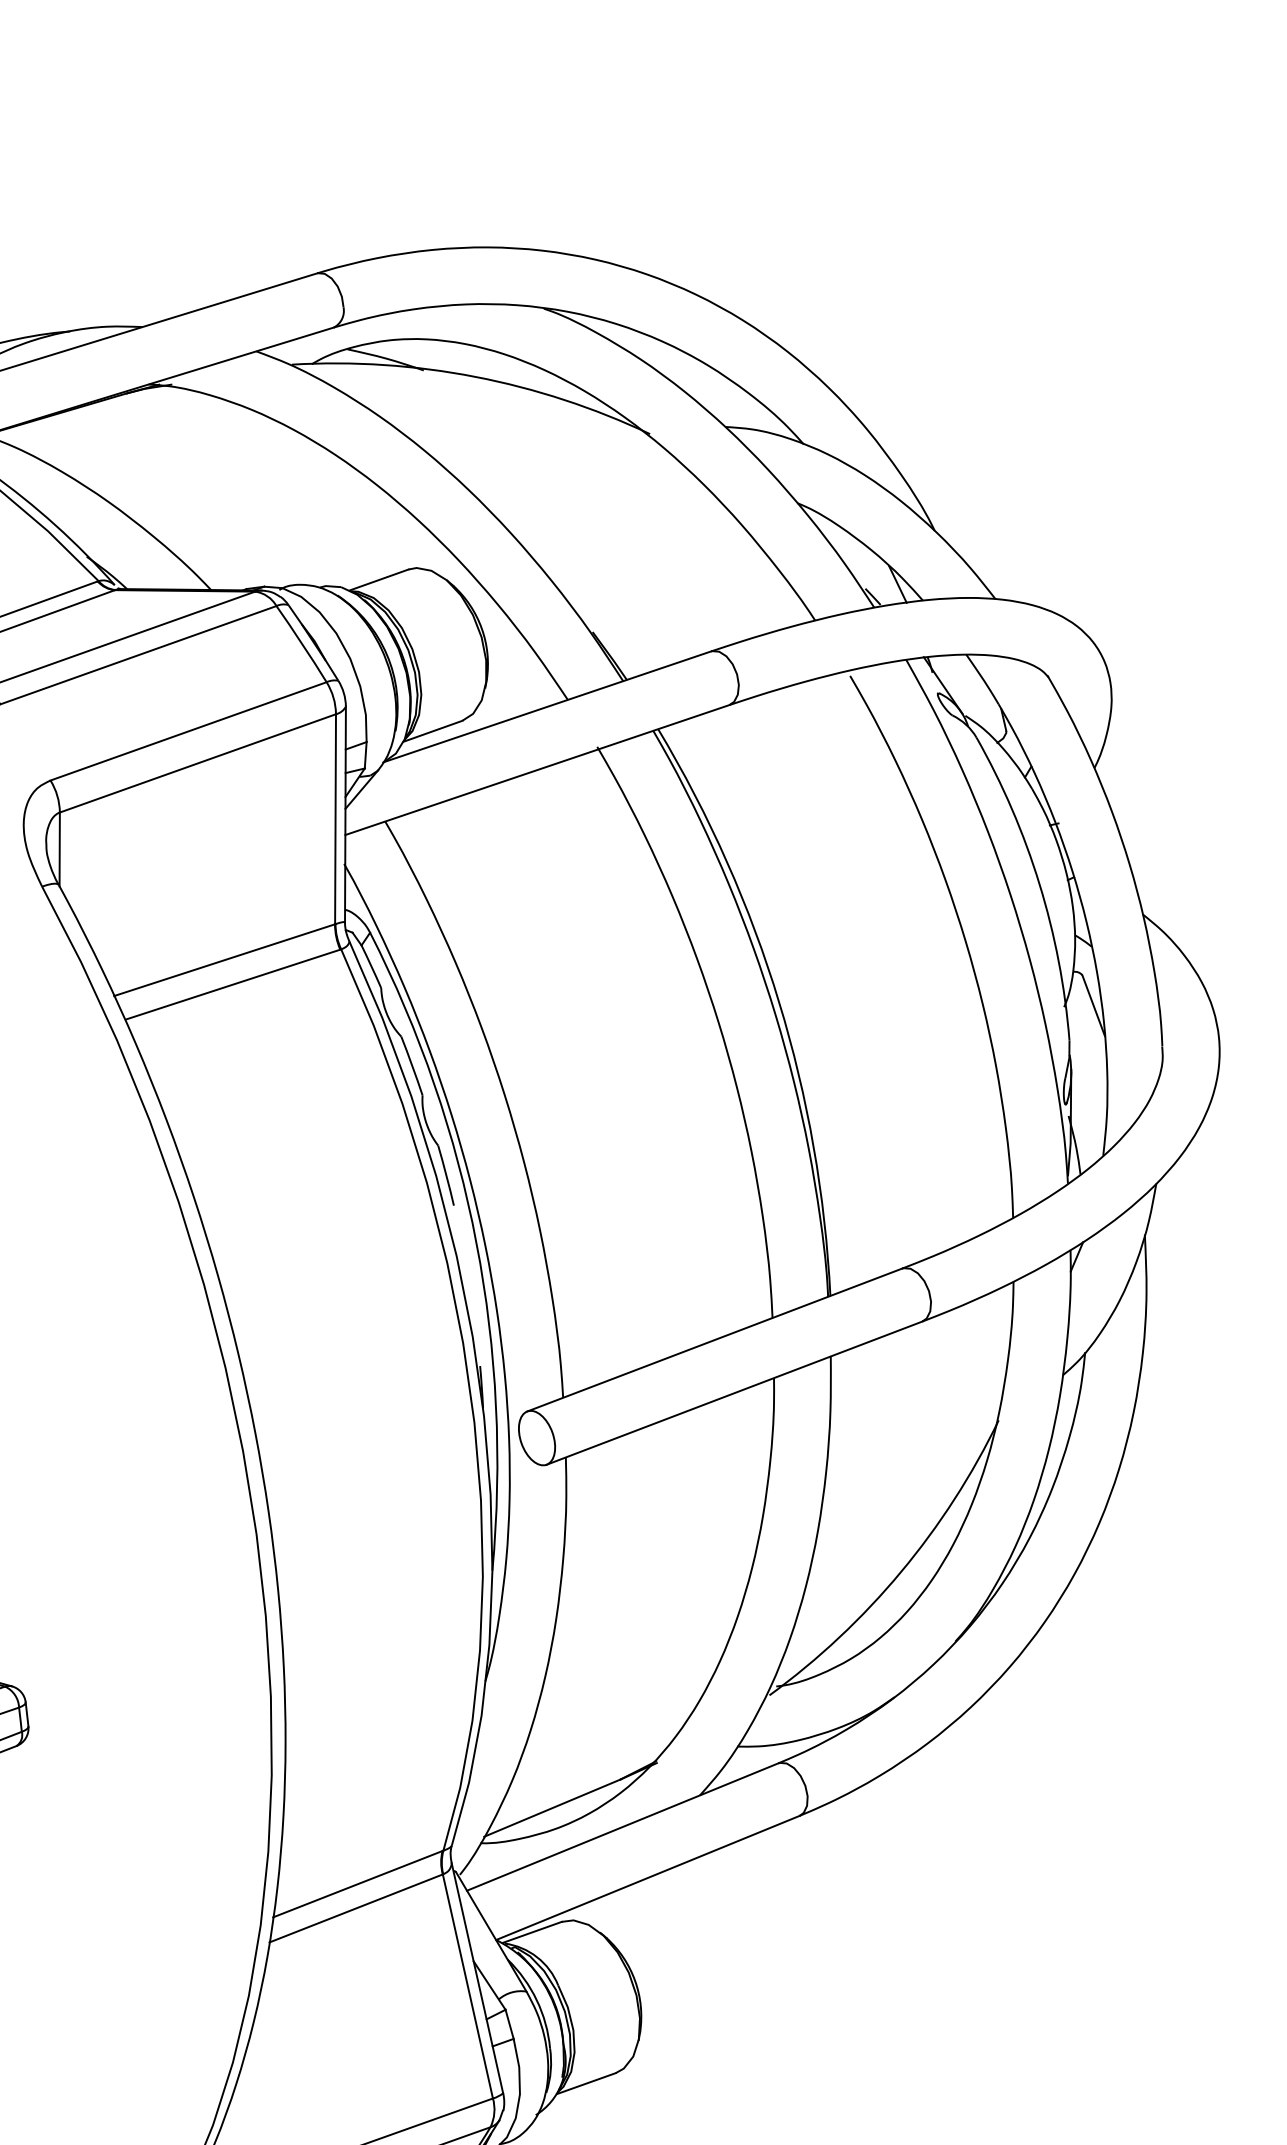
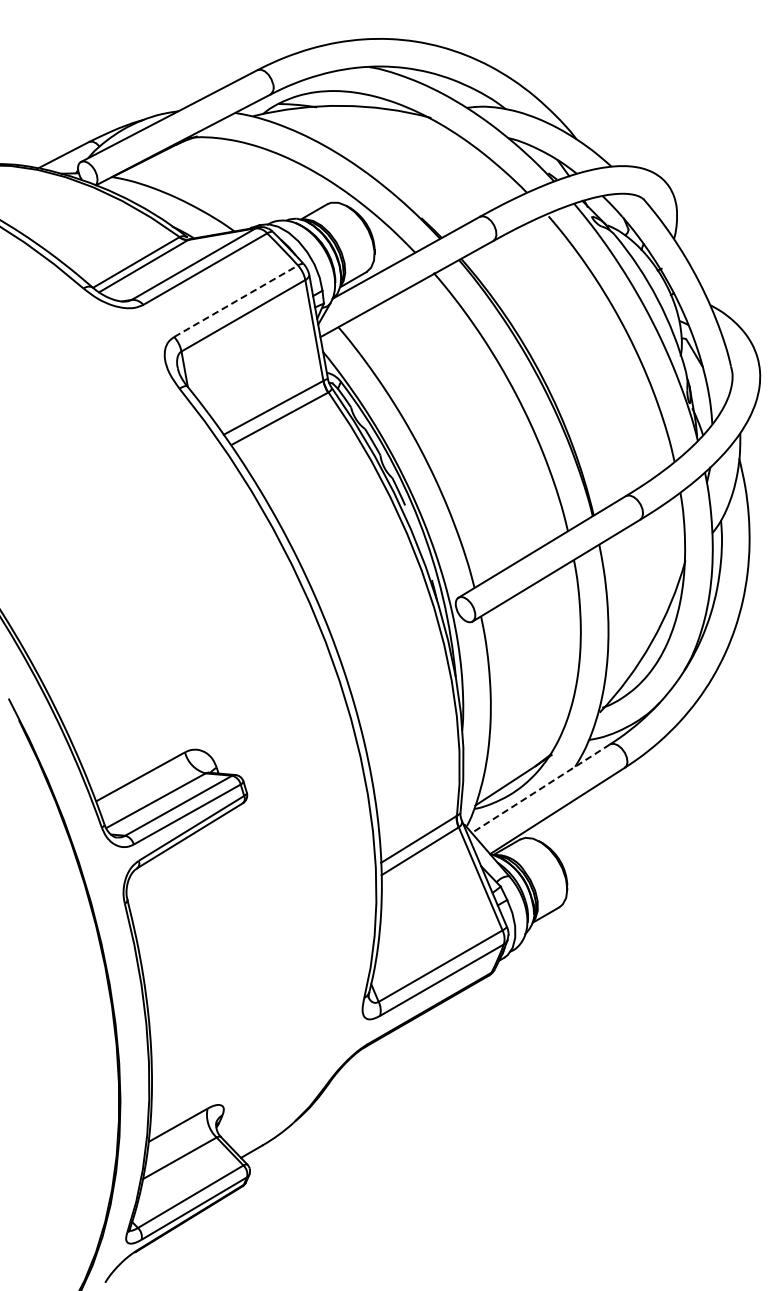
line: (189, 732) -> (236, 301), solid -> dashed
line: (621, 1828) -> (540, 789), solid -> dashed

